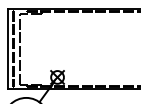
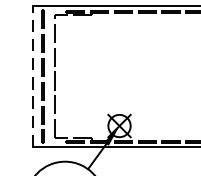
line: (7, 48) -> (32, 75), solid -> dashed

